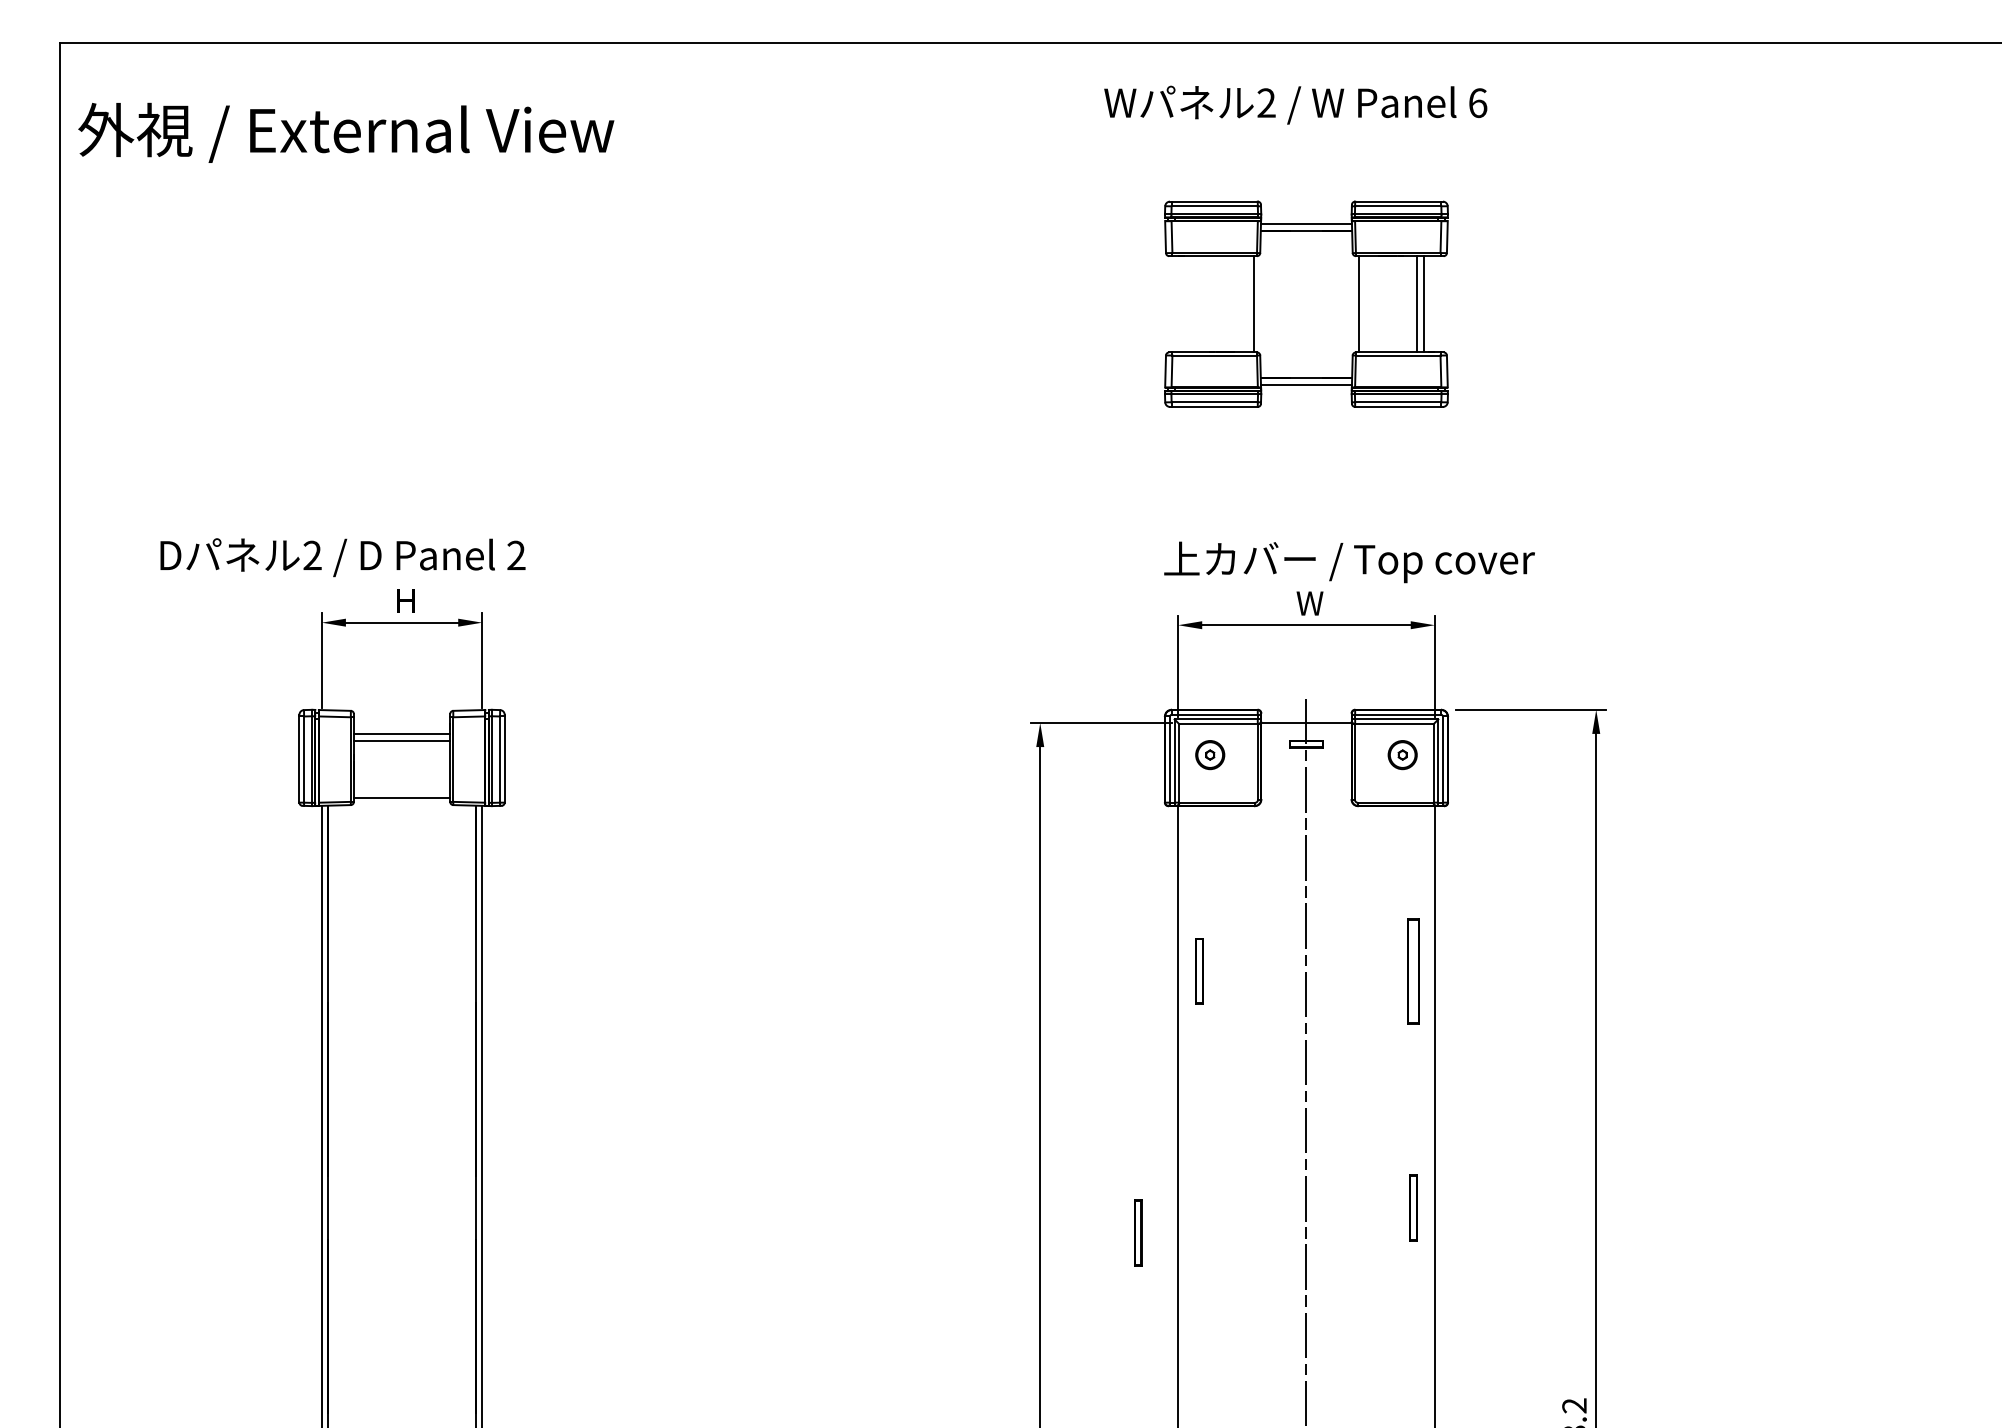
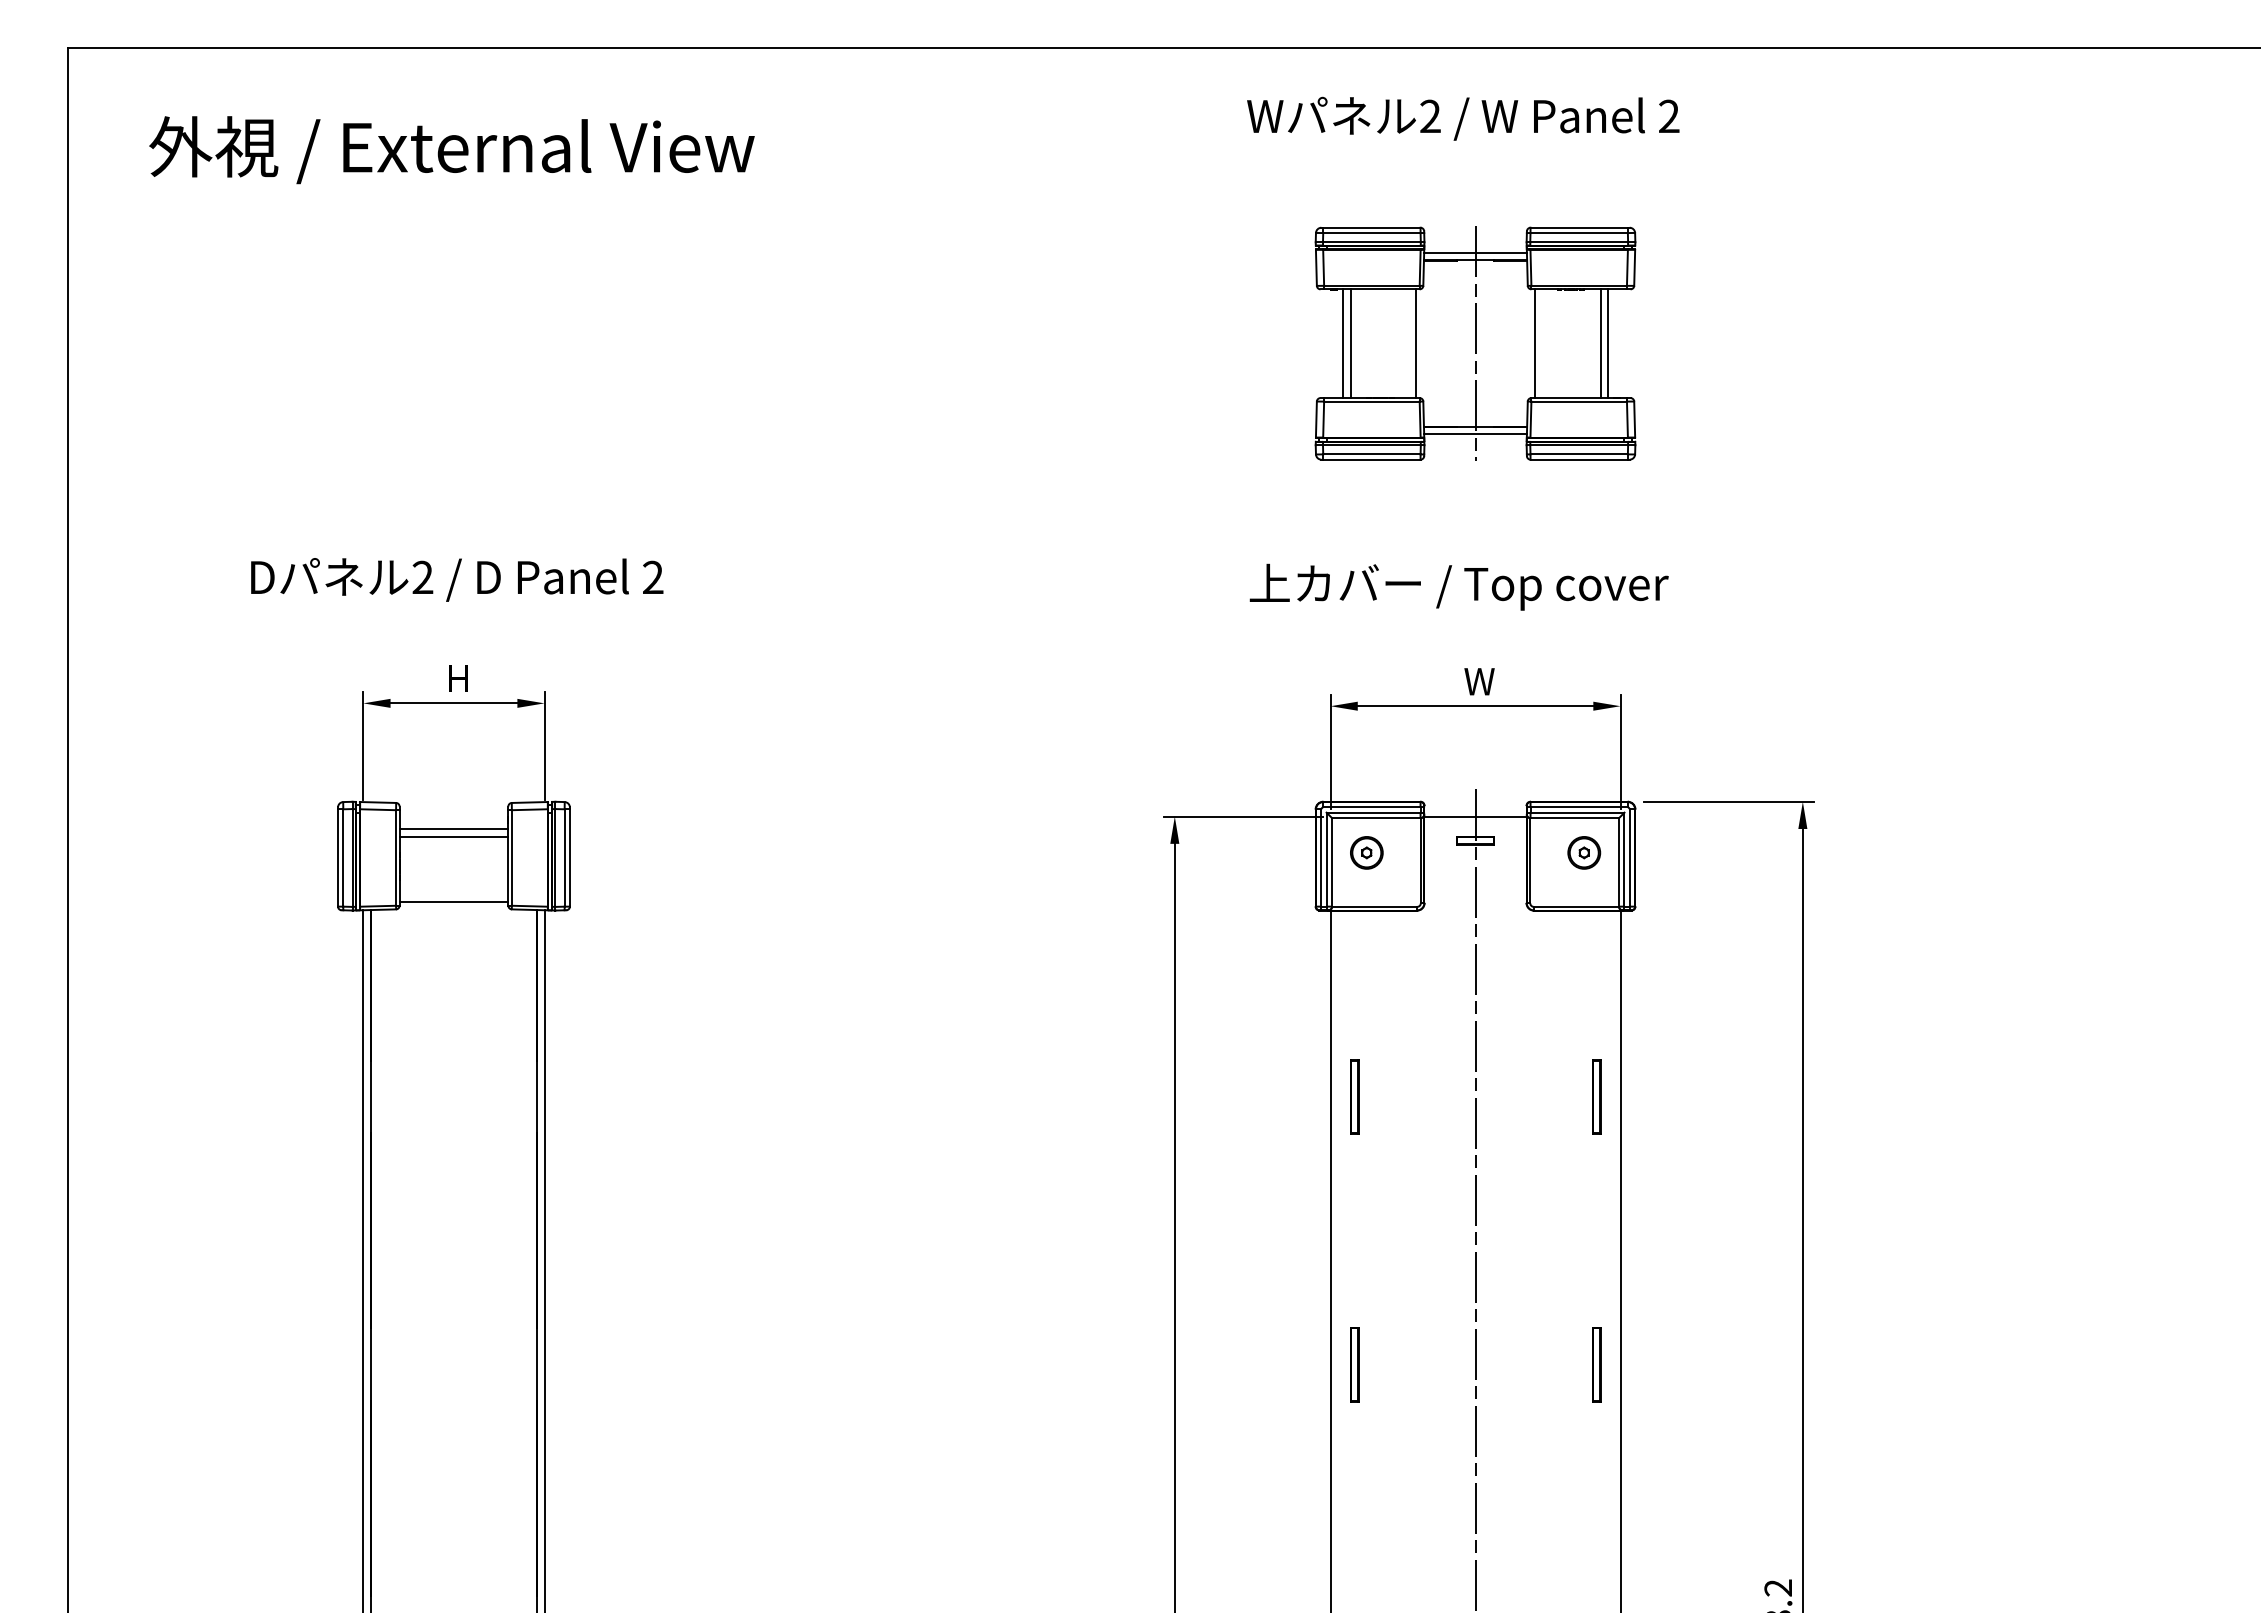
text: (1478, 103) -> (1669, 116), 6 -> 2
text: (345, 133) -> (451, 150), moved
line: (1189, 304) -> (1343, 343), added
line: (1195, 304) -> (1350, 343), added
line: (1306, 304) -> (1475, 343), added
text: (343, 557) -> (457, 579), moved
text: (1348, 561) -> (1458, 586), moved
part: (1413, 970) -> (1596, 1096), size x0.62
part: (1138, 1232) -> (1354, 1364), moved

